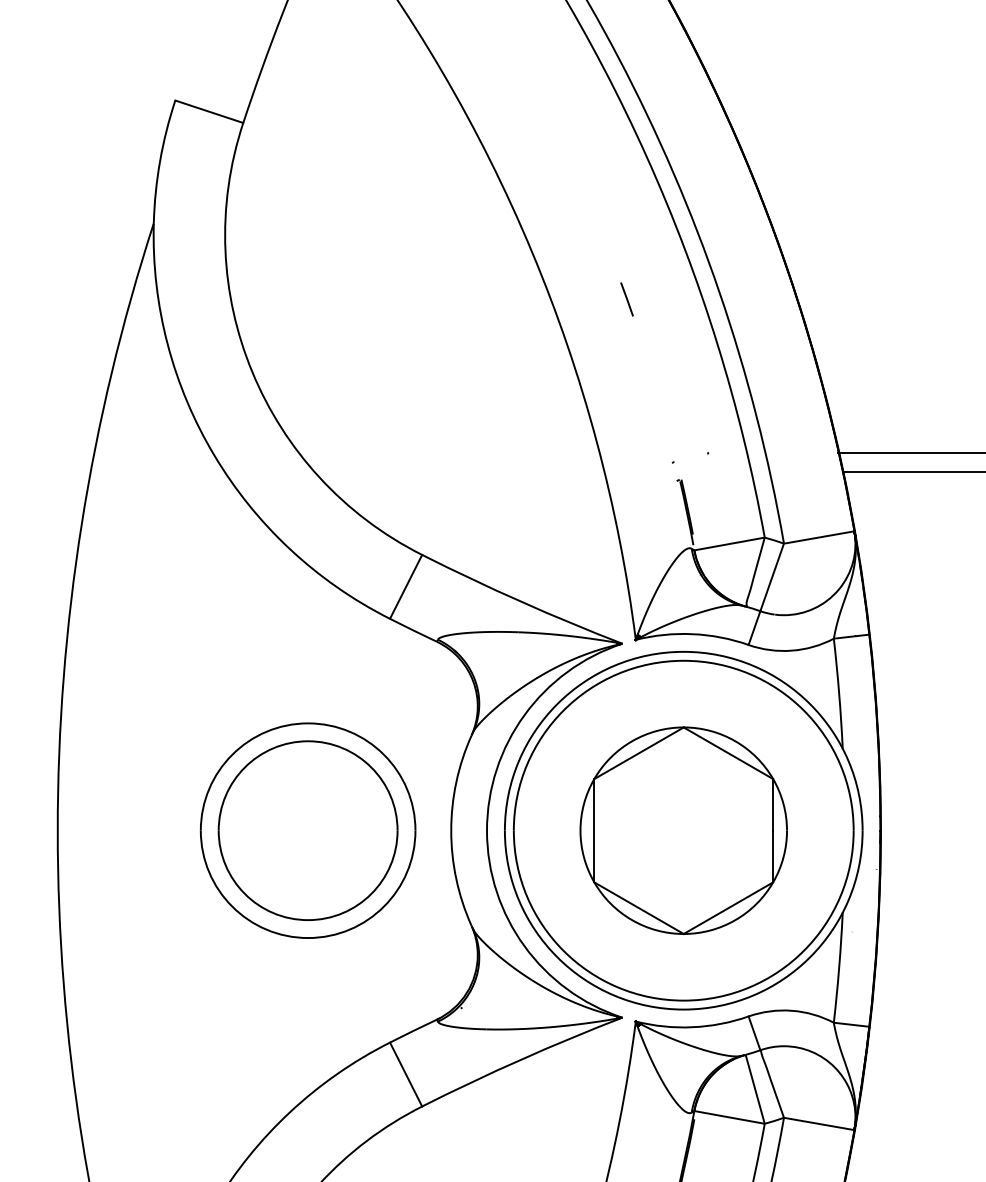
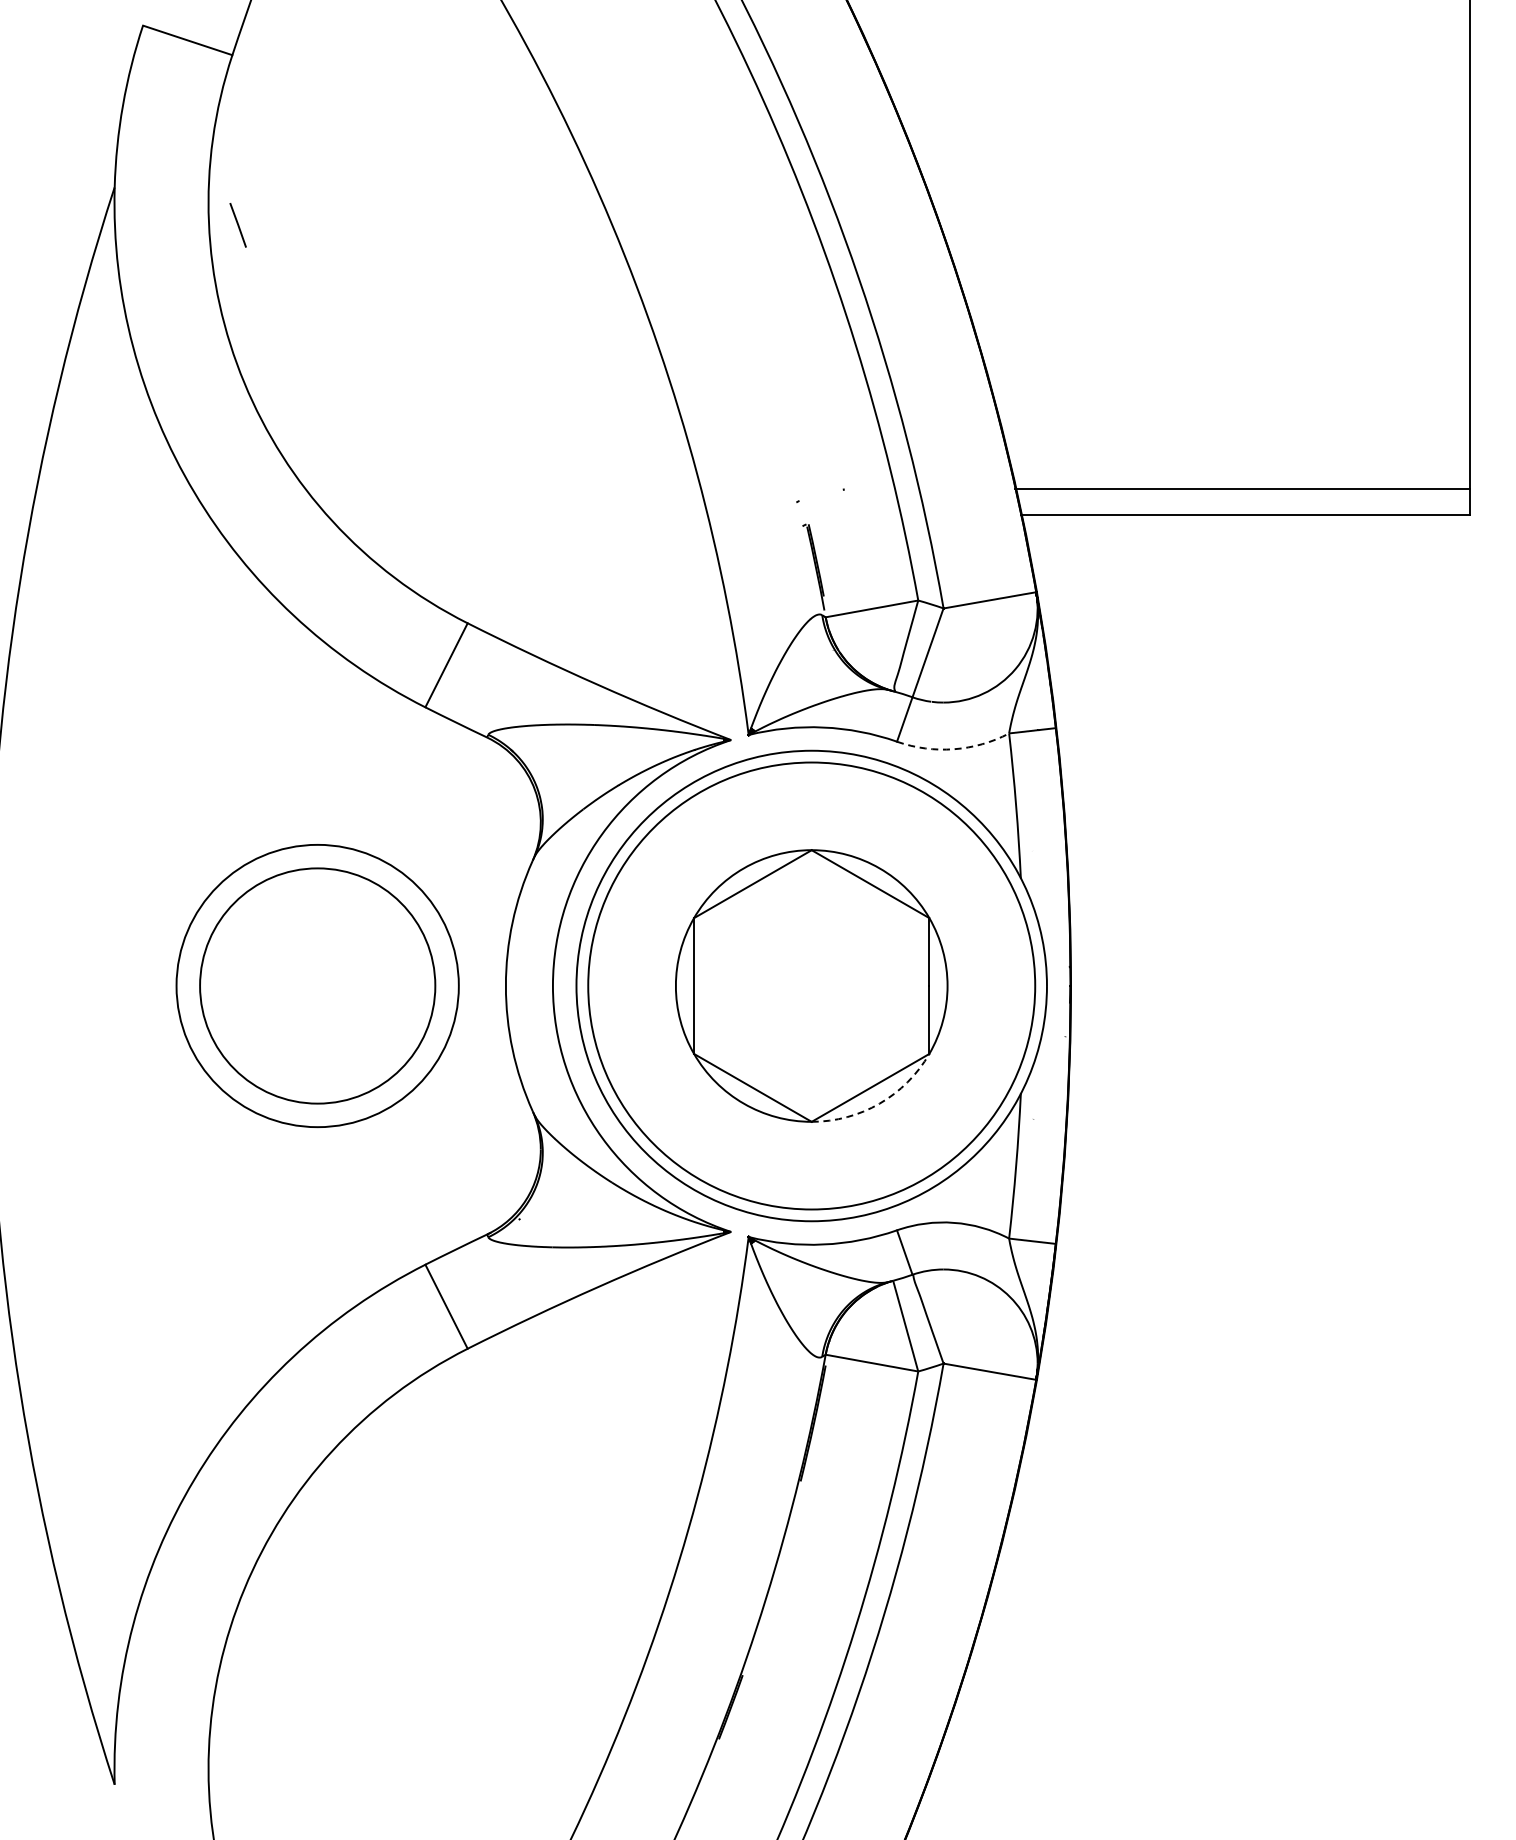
line: (626, 299) -> (237, 225), moved
arc: (791, 650) -> (953, 749), solid -> dashed
arc: (735, 920) -> (879, 1103), solid -> dashed

